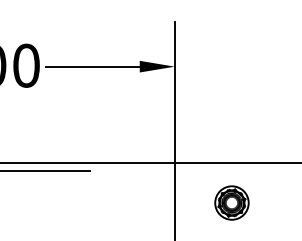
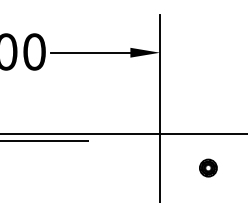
part: (231, 202) -> (208, 167), size x0.6

